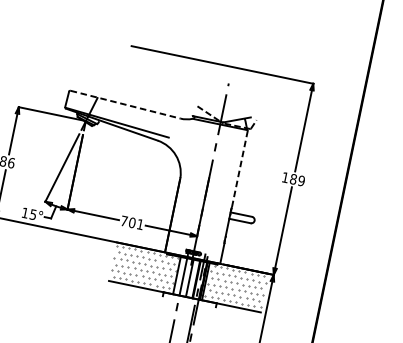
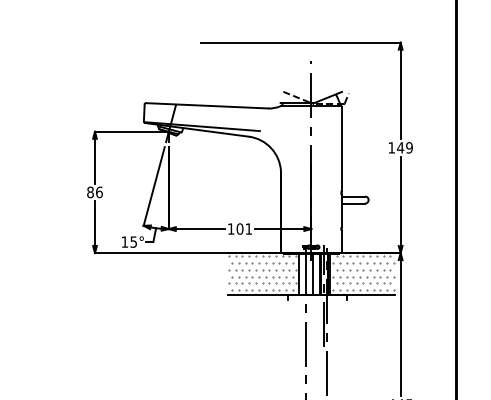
line: (126, 104) -> (207, 105), dashed -> solid
line: (239, 169) -> (341, 149), dashed -> solid
text: (293, 178) -> (400, 147), 189 -> 149
text: (124, 220) -> (231, 228), 701 -> 101

